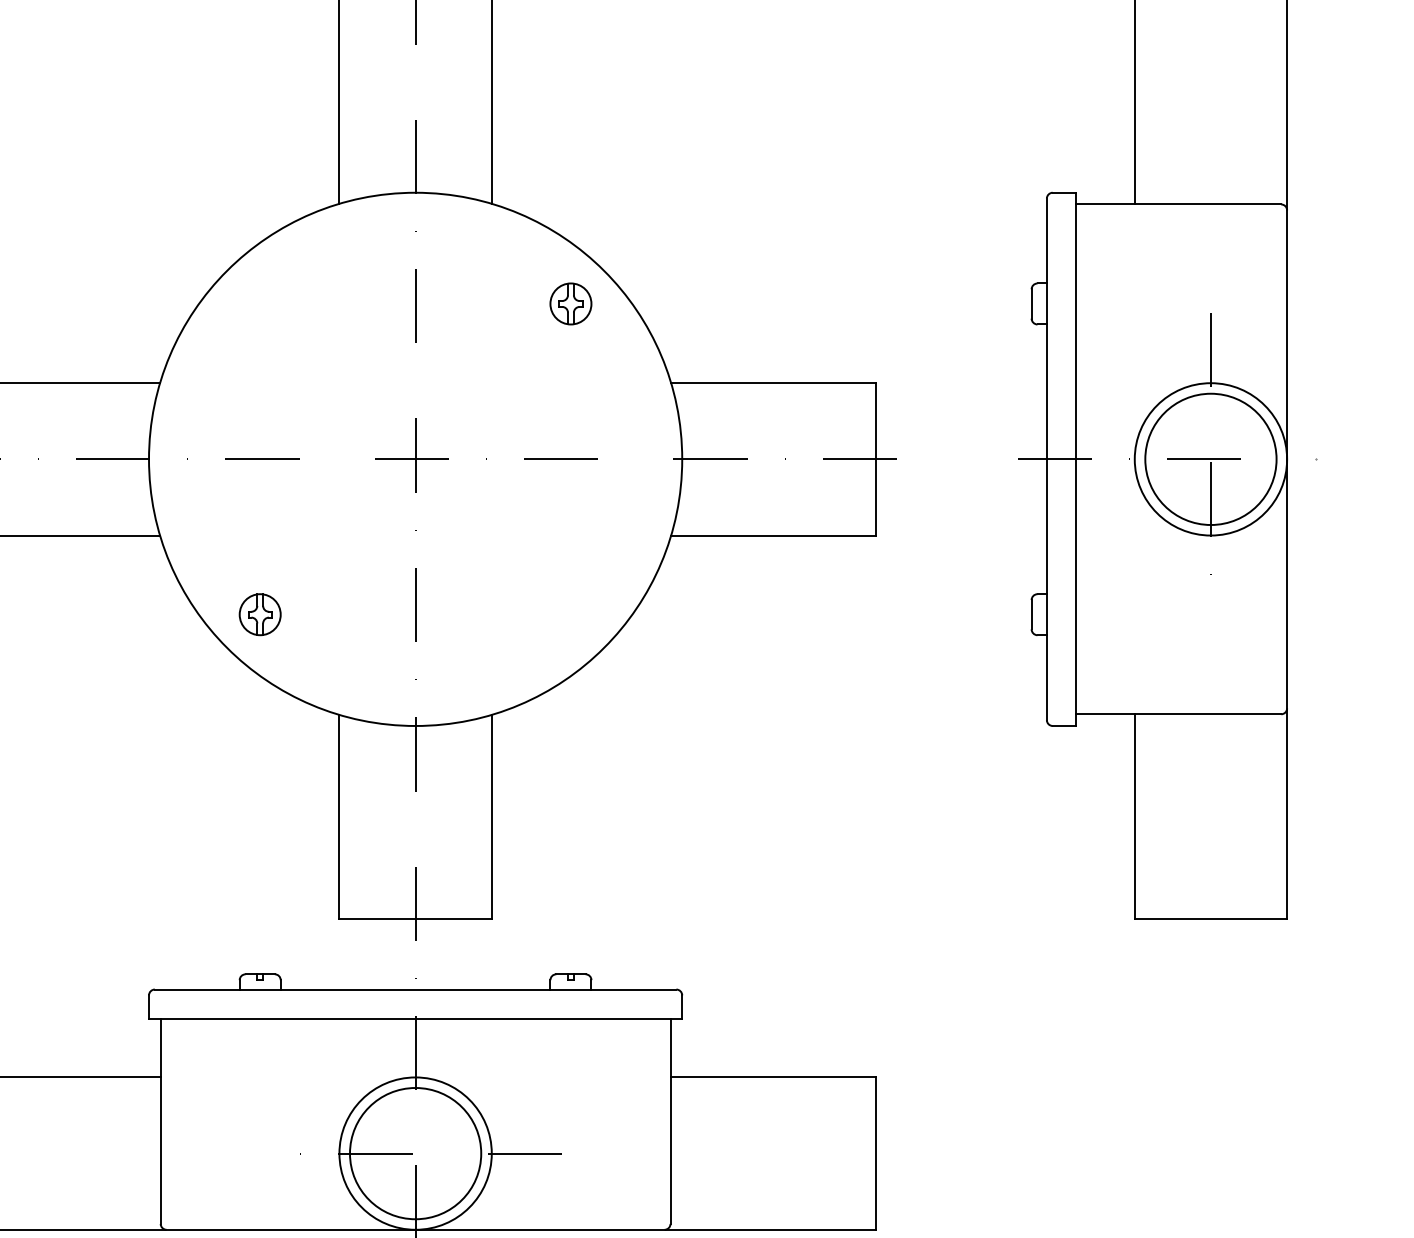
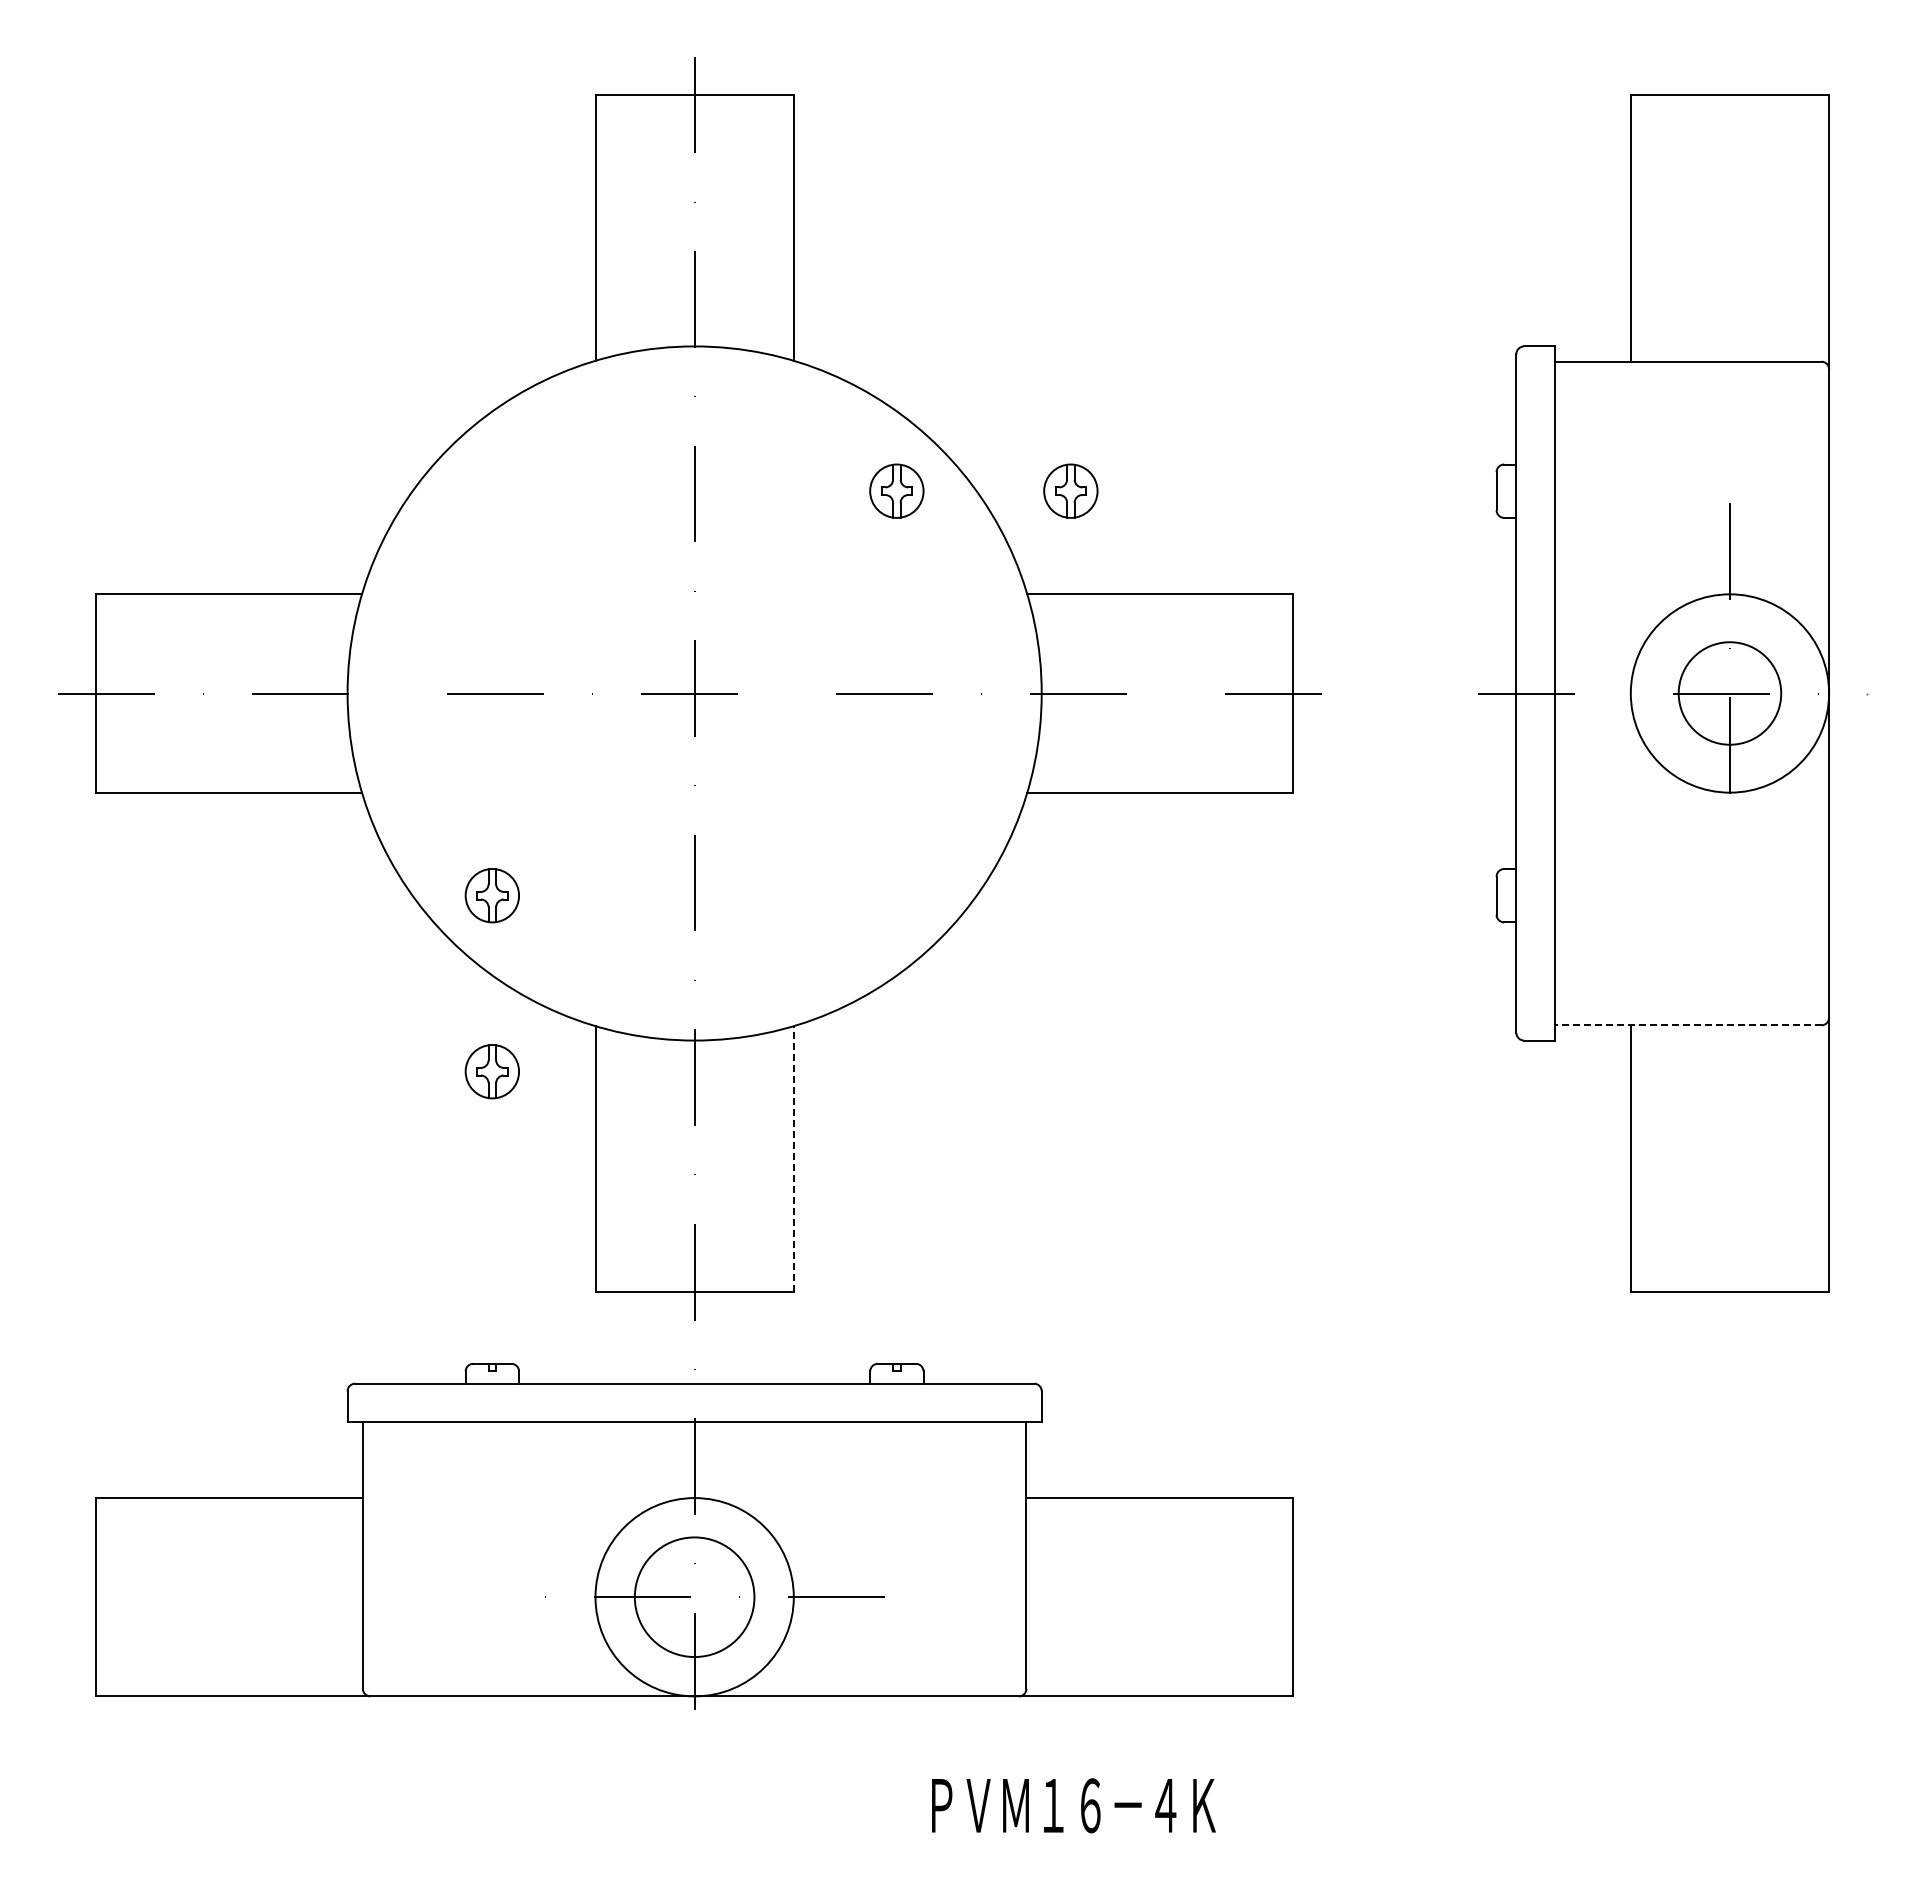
part: (704, 303) -> (1070, 490), added
circle: (1210, 459) -> (1729, 693), size x0.6
line: (1178, 714) -> (1687, 1025), solid -> dashed
part: (259, 749) -> (491, 1071), added
line: (491, 816) -> (793, 1158), solid -> dashed
circle: (415, 1153) -> (694, 1596), size x0.7

